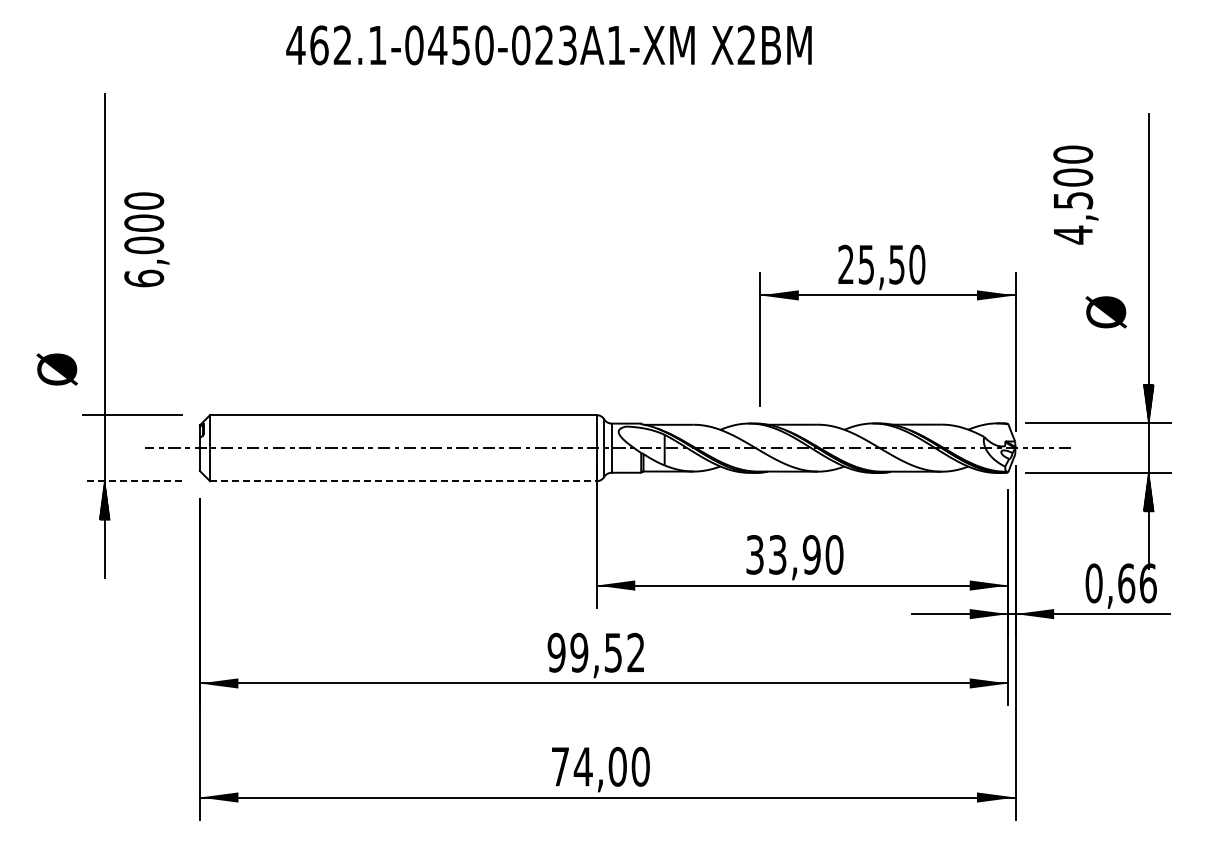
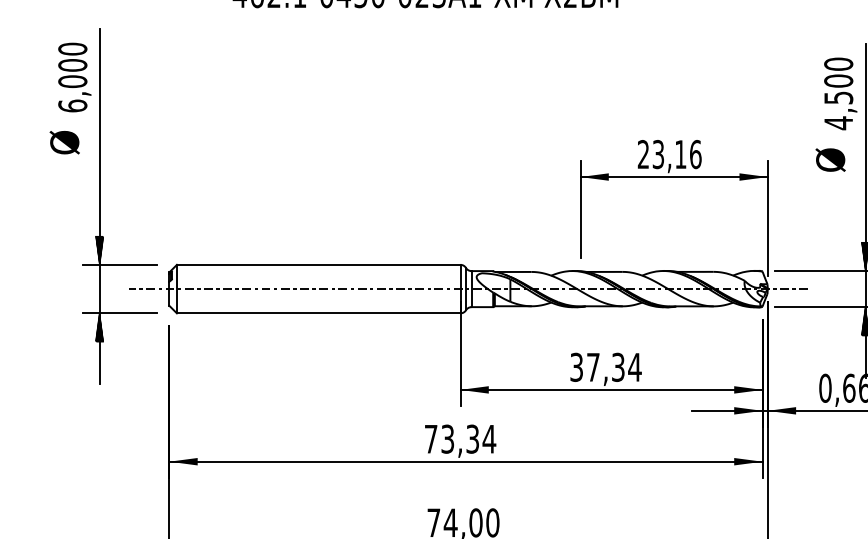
text: (1075, 194) -> (840, 93), moved
text: (146, 239) -> (74, 77), moved
text: (892, 264) -> (677, 154), 25,50 -> 23,16
text: (1105, 312) -> (830, 160), moved
text: (56, 369) -> (64, 142), moved
hatch: (104, 395) -> (99, 250), added
line: (132, 481) -> (119, 313), dashed -> solid
line: (403, 481) -> (318, 313), dashed -> solid
text: (806, 554) -> (614, 367), 33,90 -> 37,34
text: (596, 652) -> (460, 439), 99,52 -> 73,34

